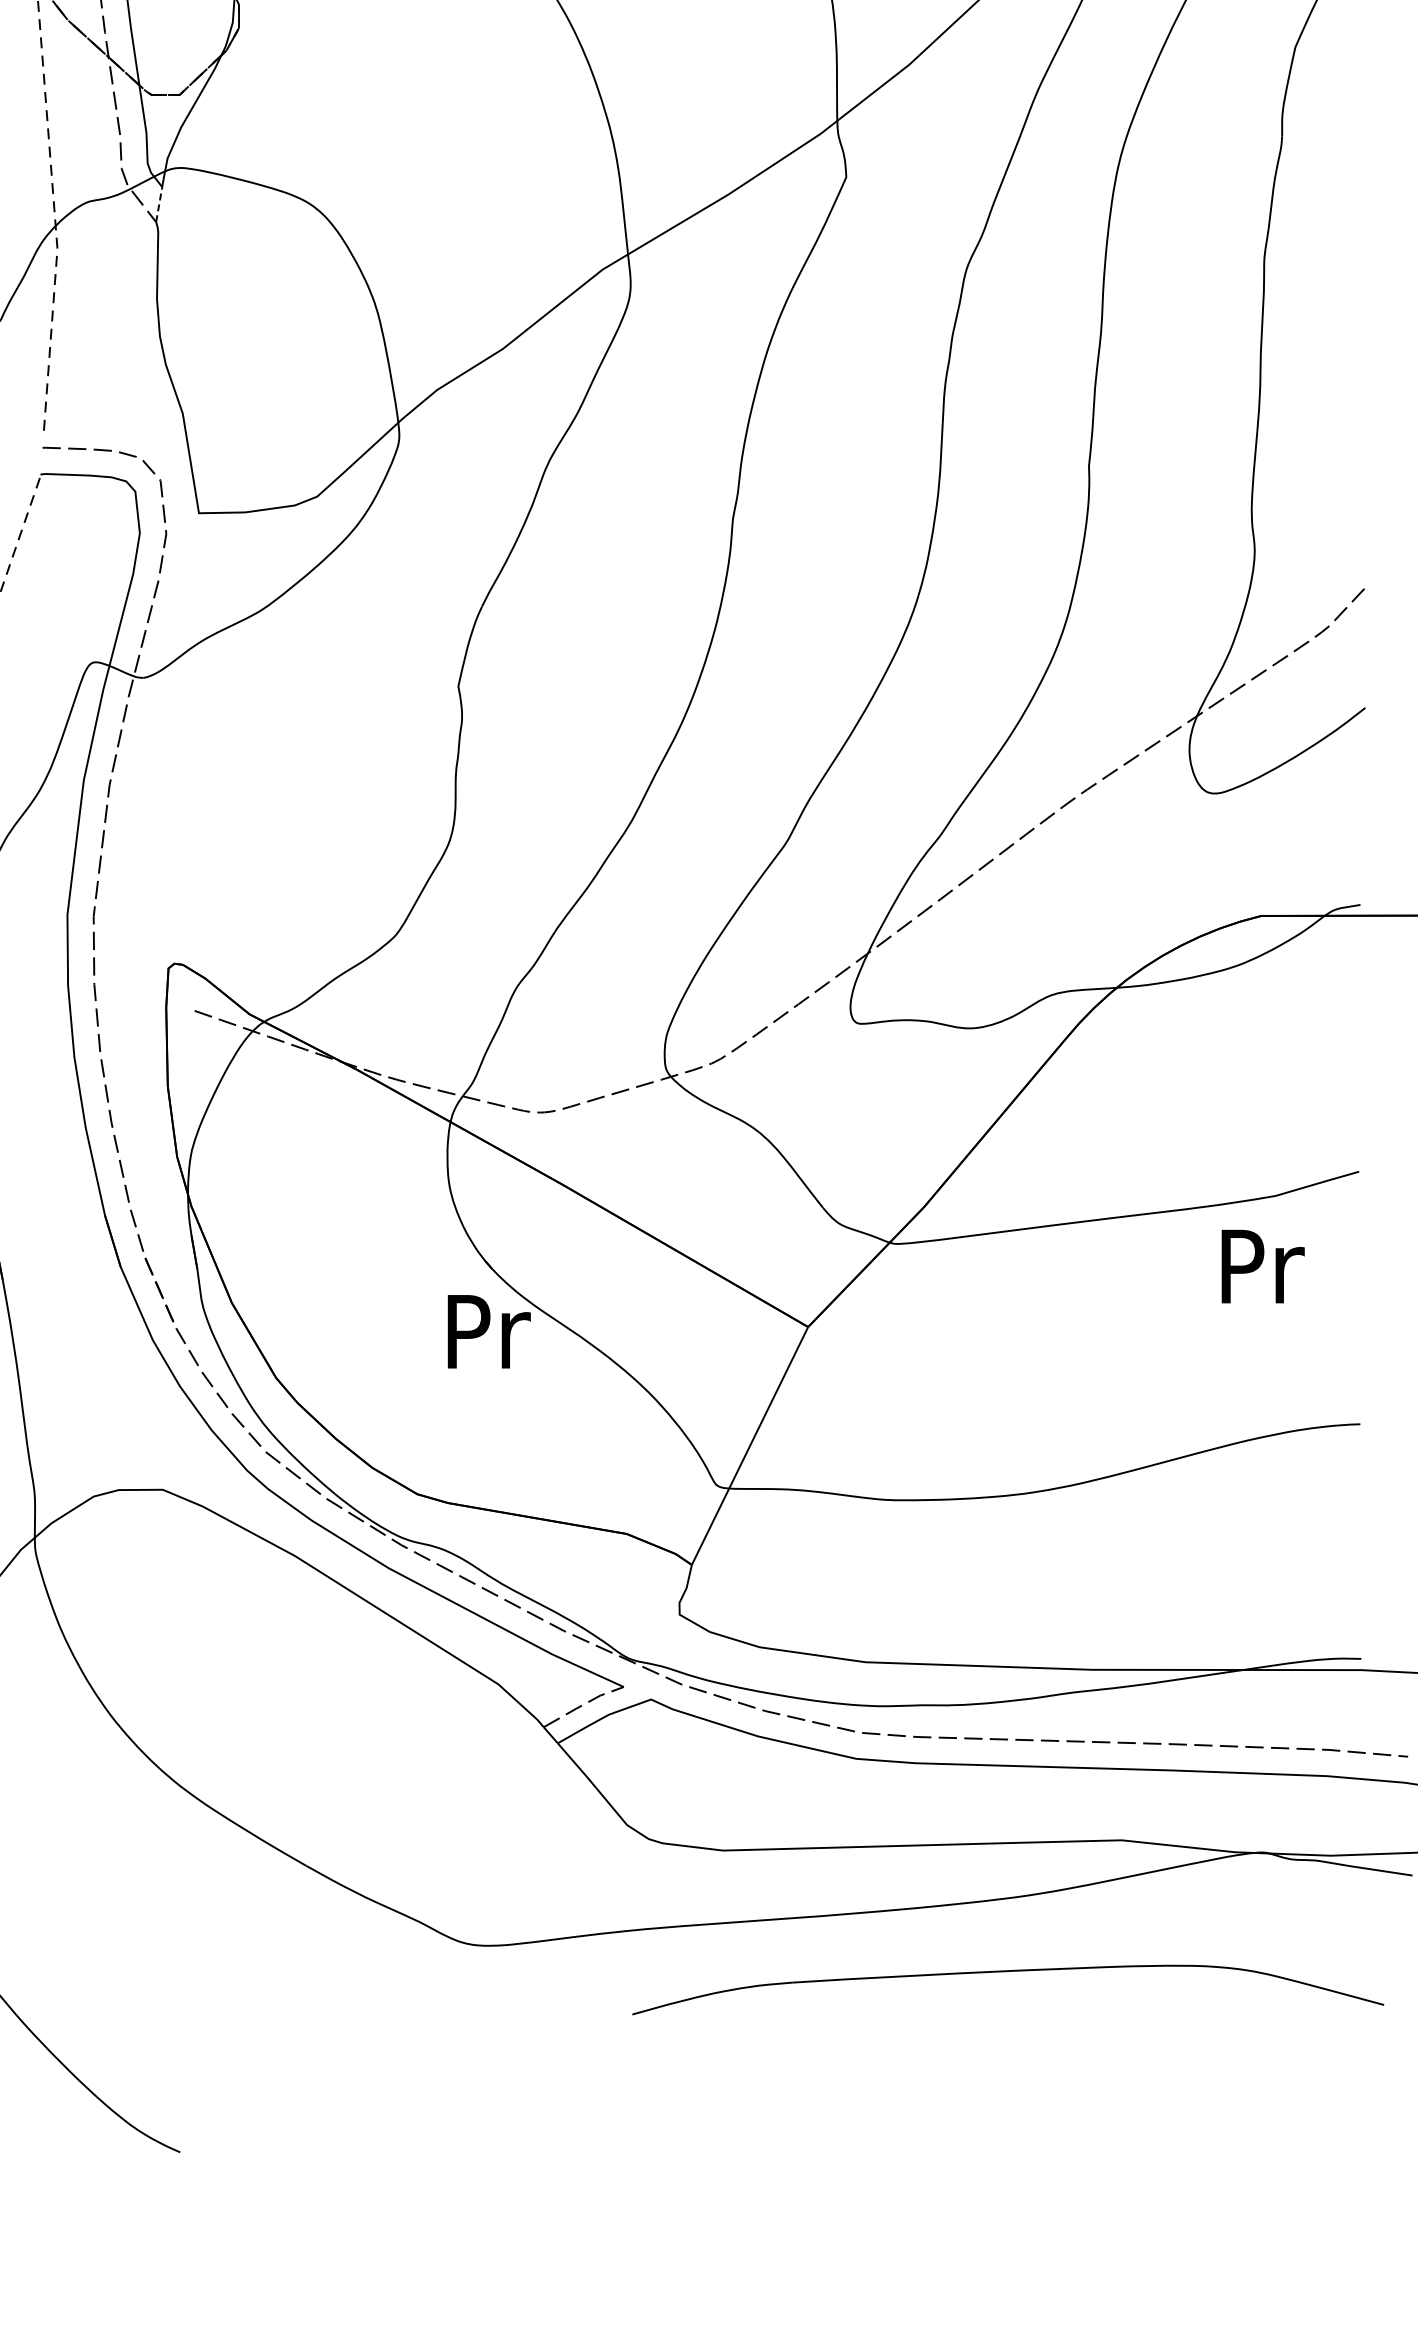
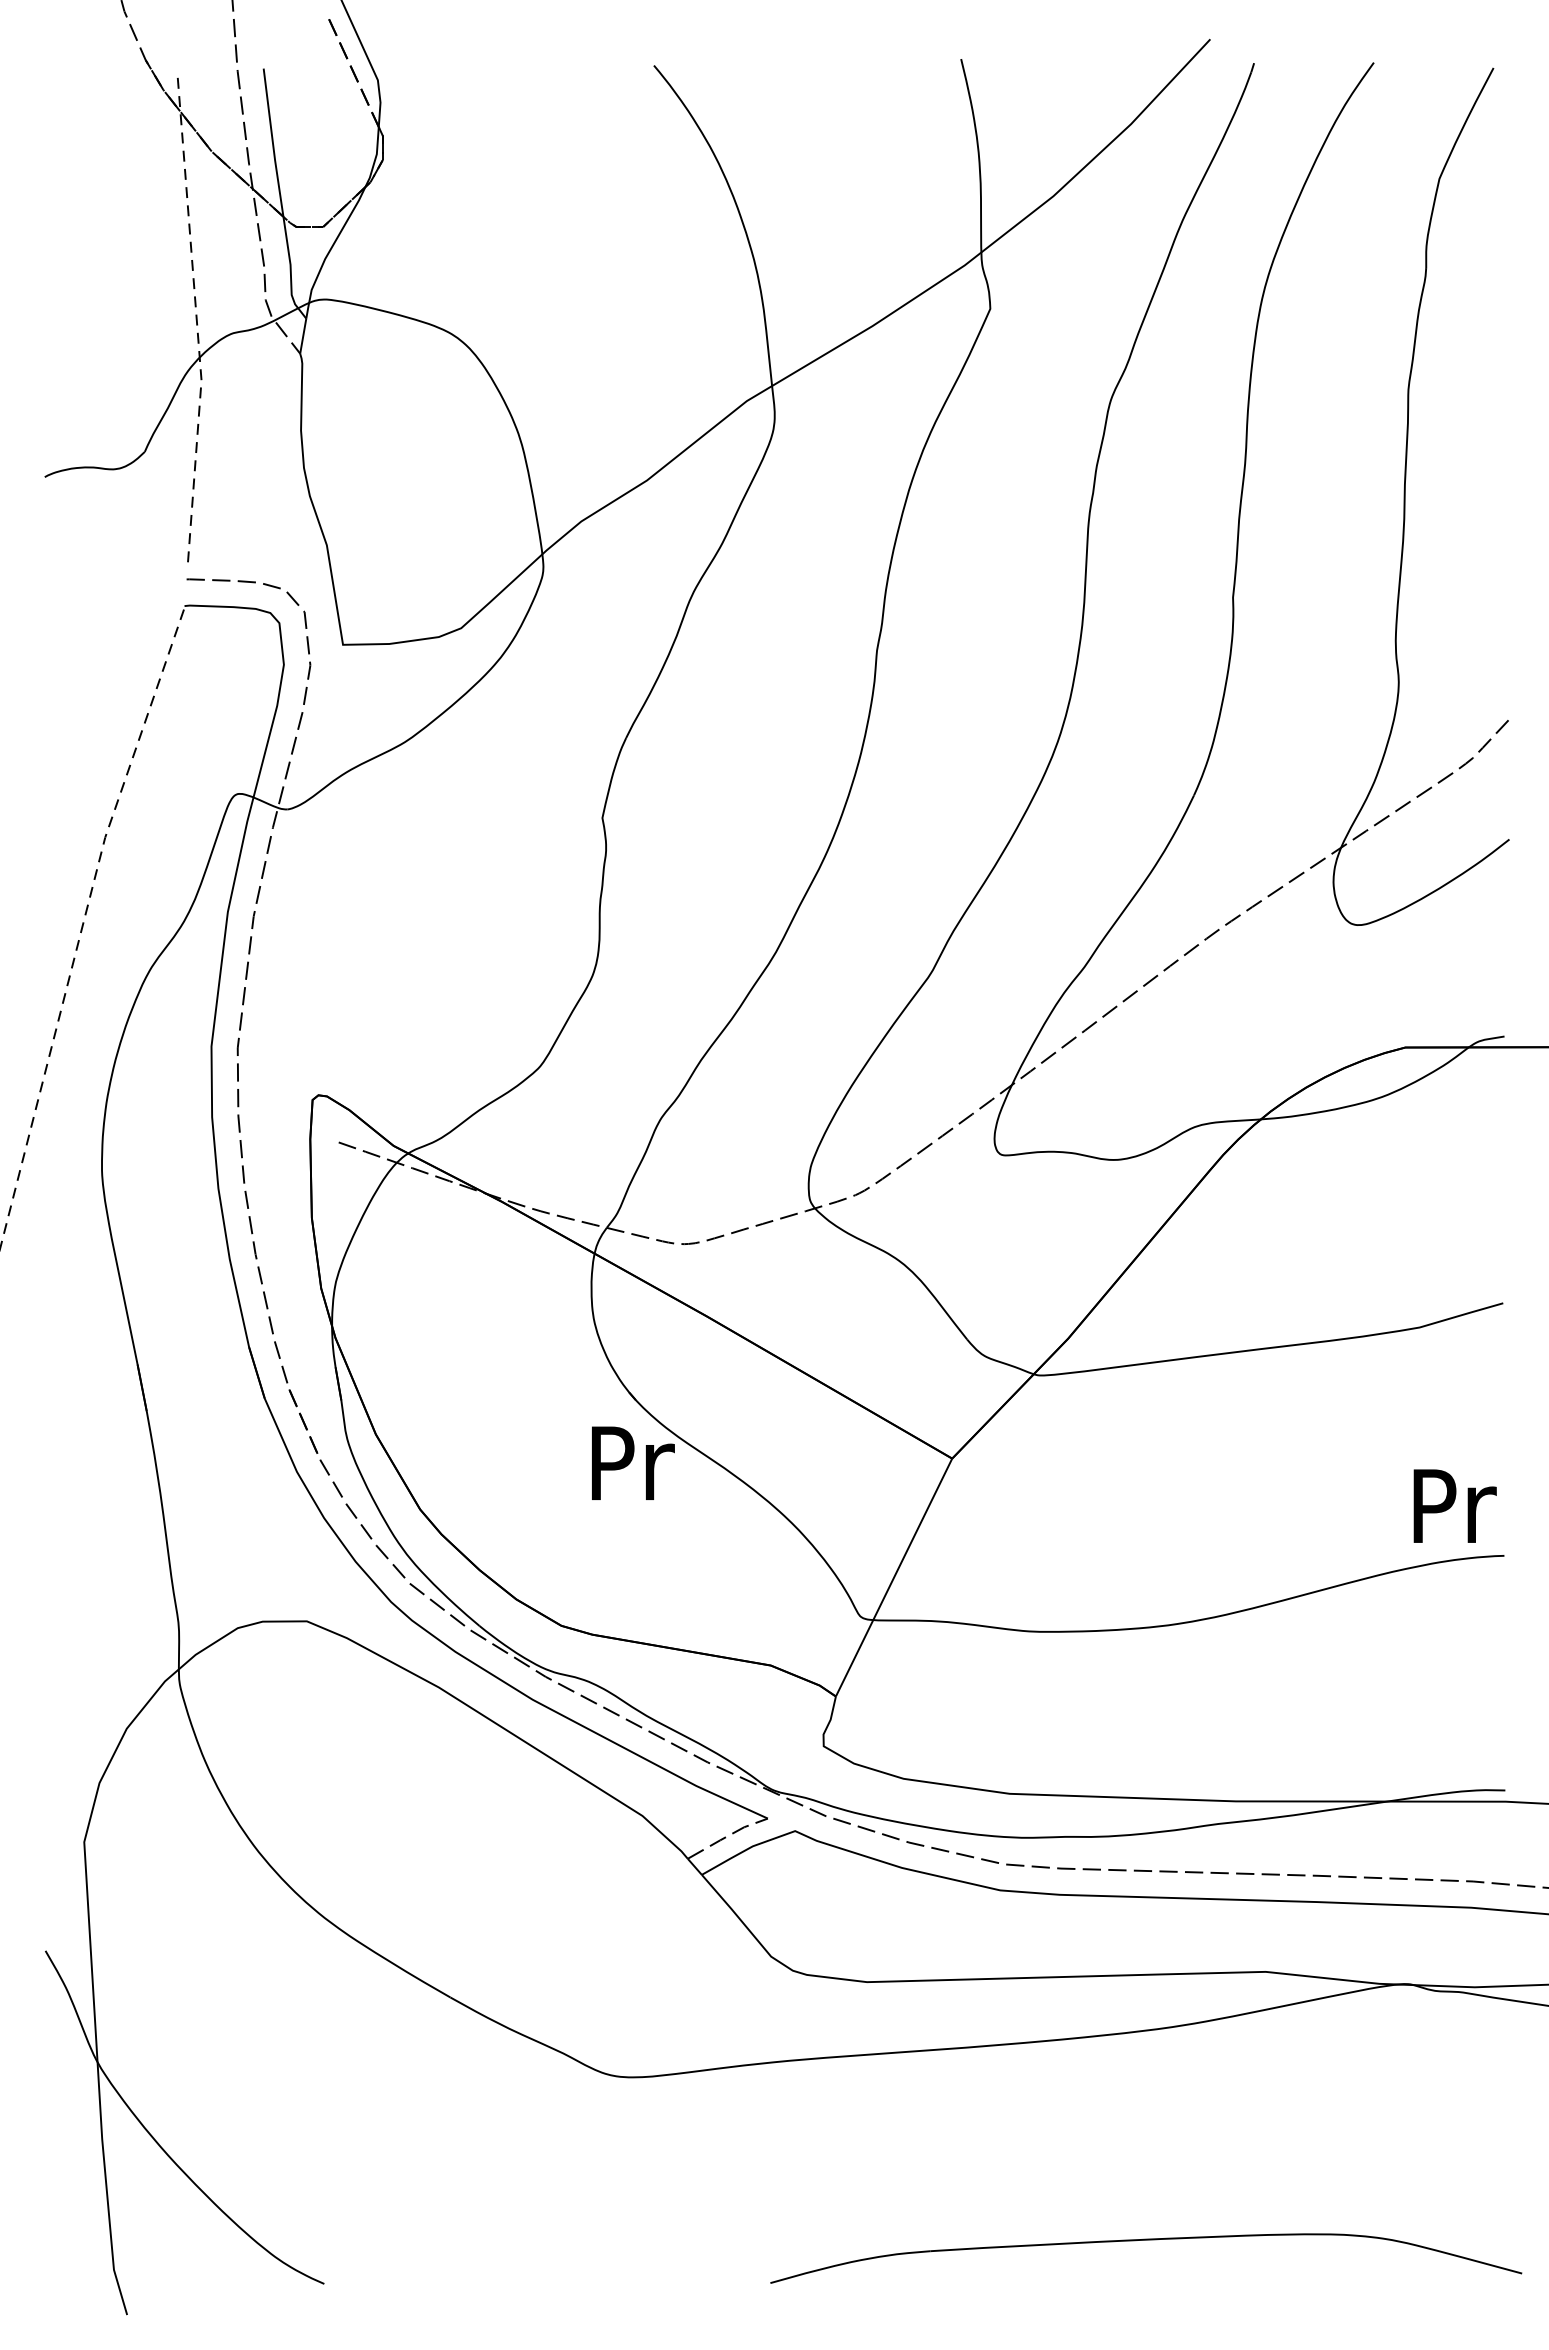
line: (159, 204) -> (303, 336), dashed -> solid
text: (1262, 1265) -> (1454, 1505), moved
part: (1008, 1971) -> (1146, 2240), moved

